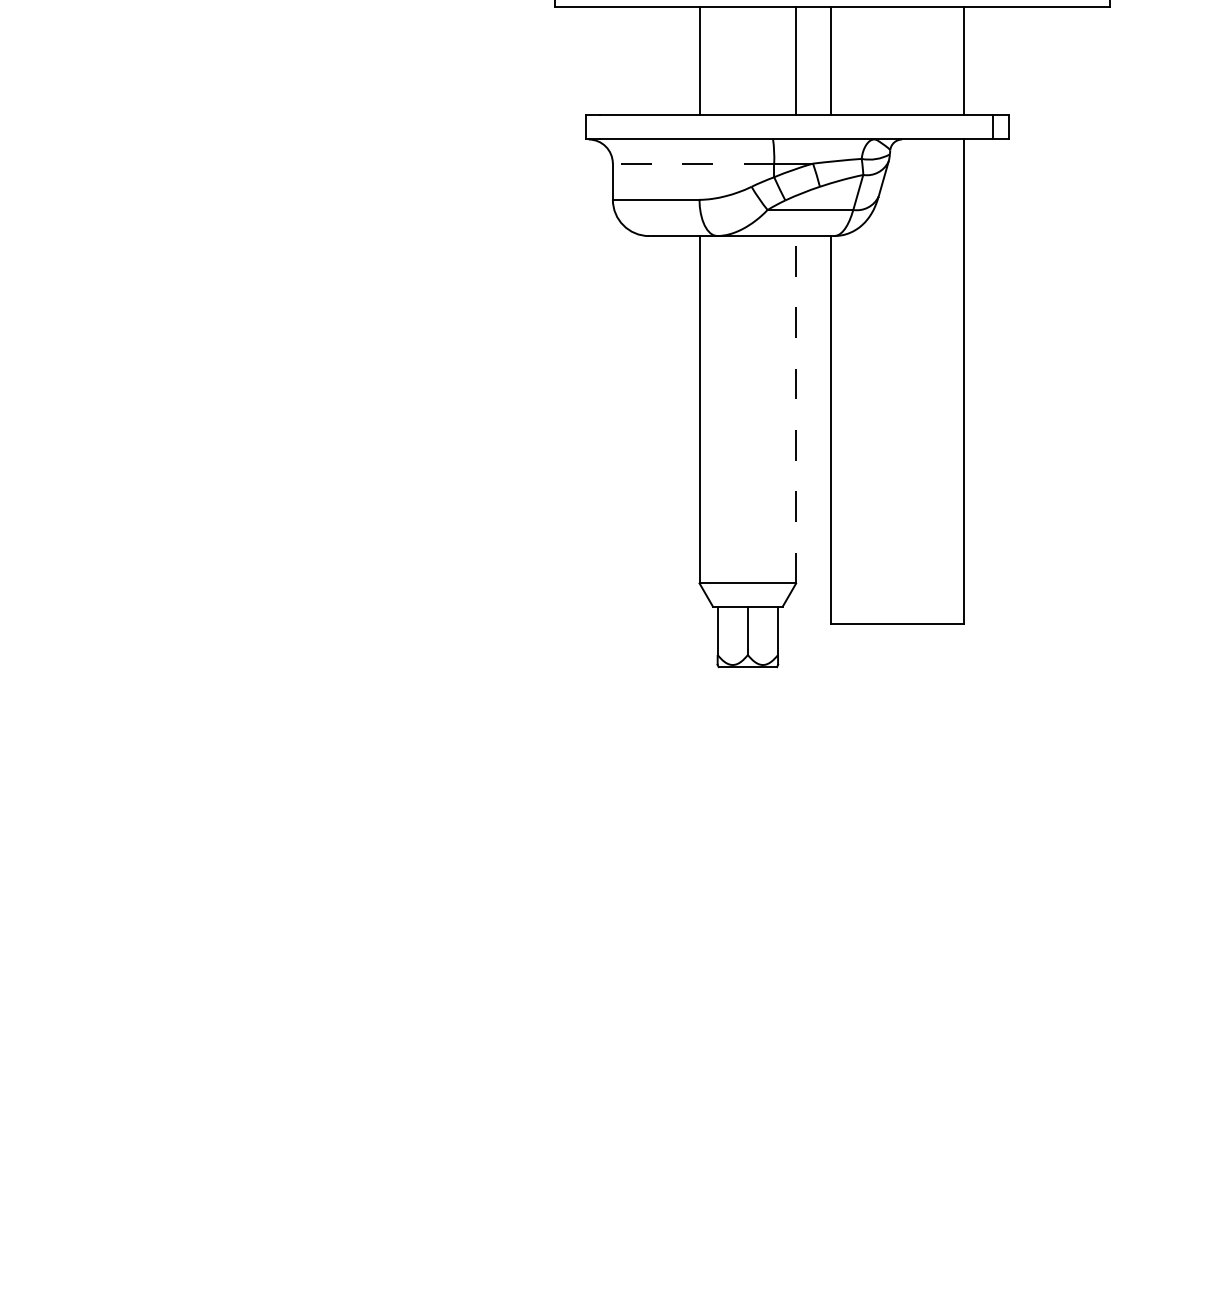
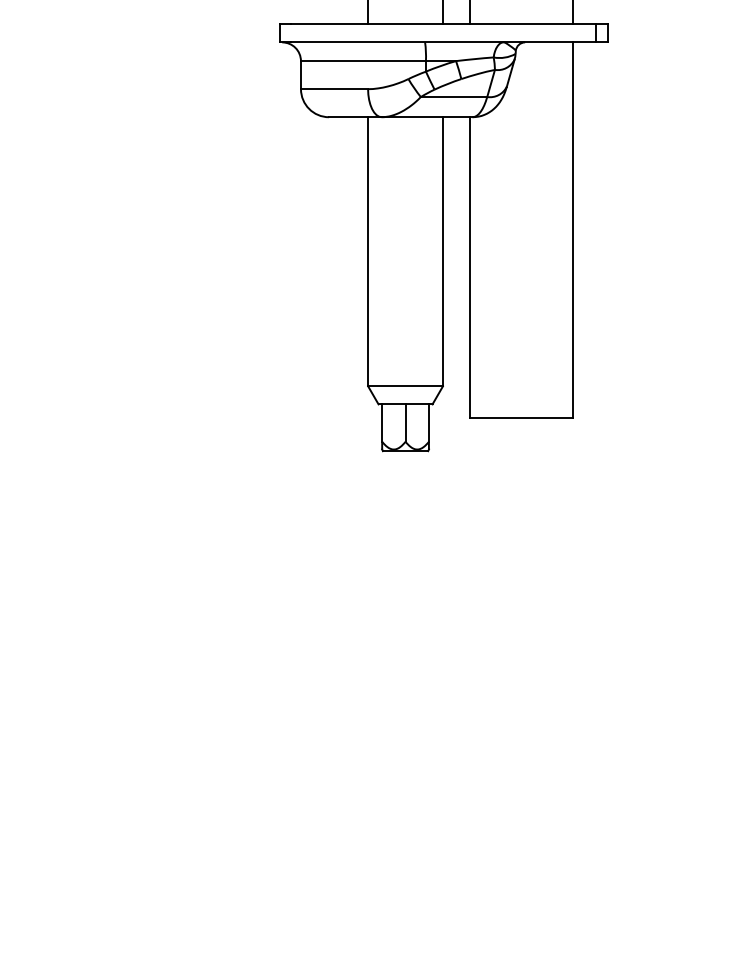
line: (693, 163) -> (363, 61), dashed -> solid
line: (796, 409) -> (443, 251), dashed -> solid

